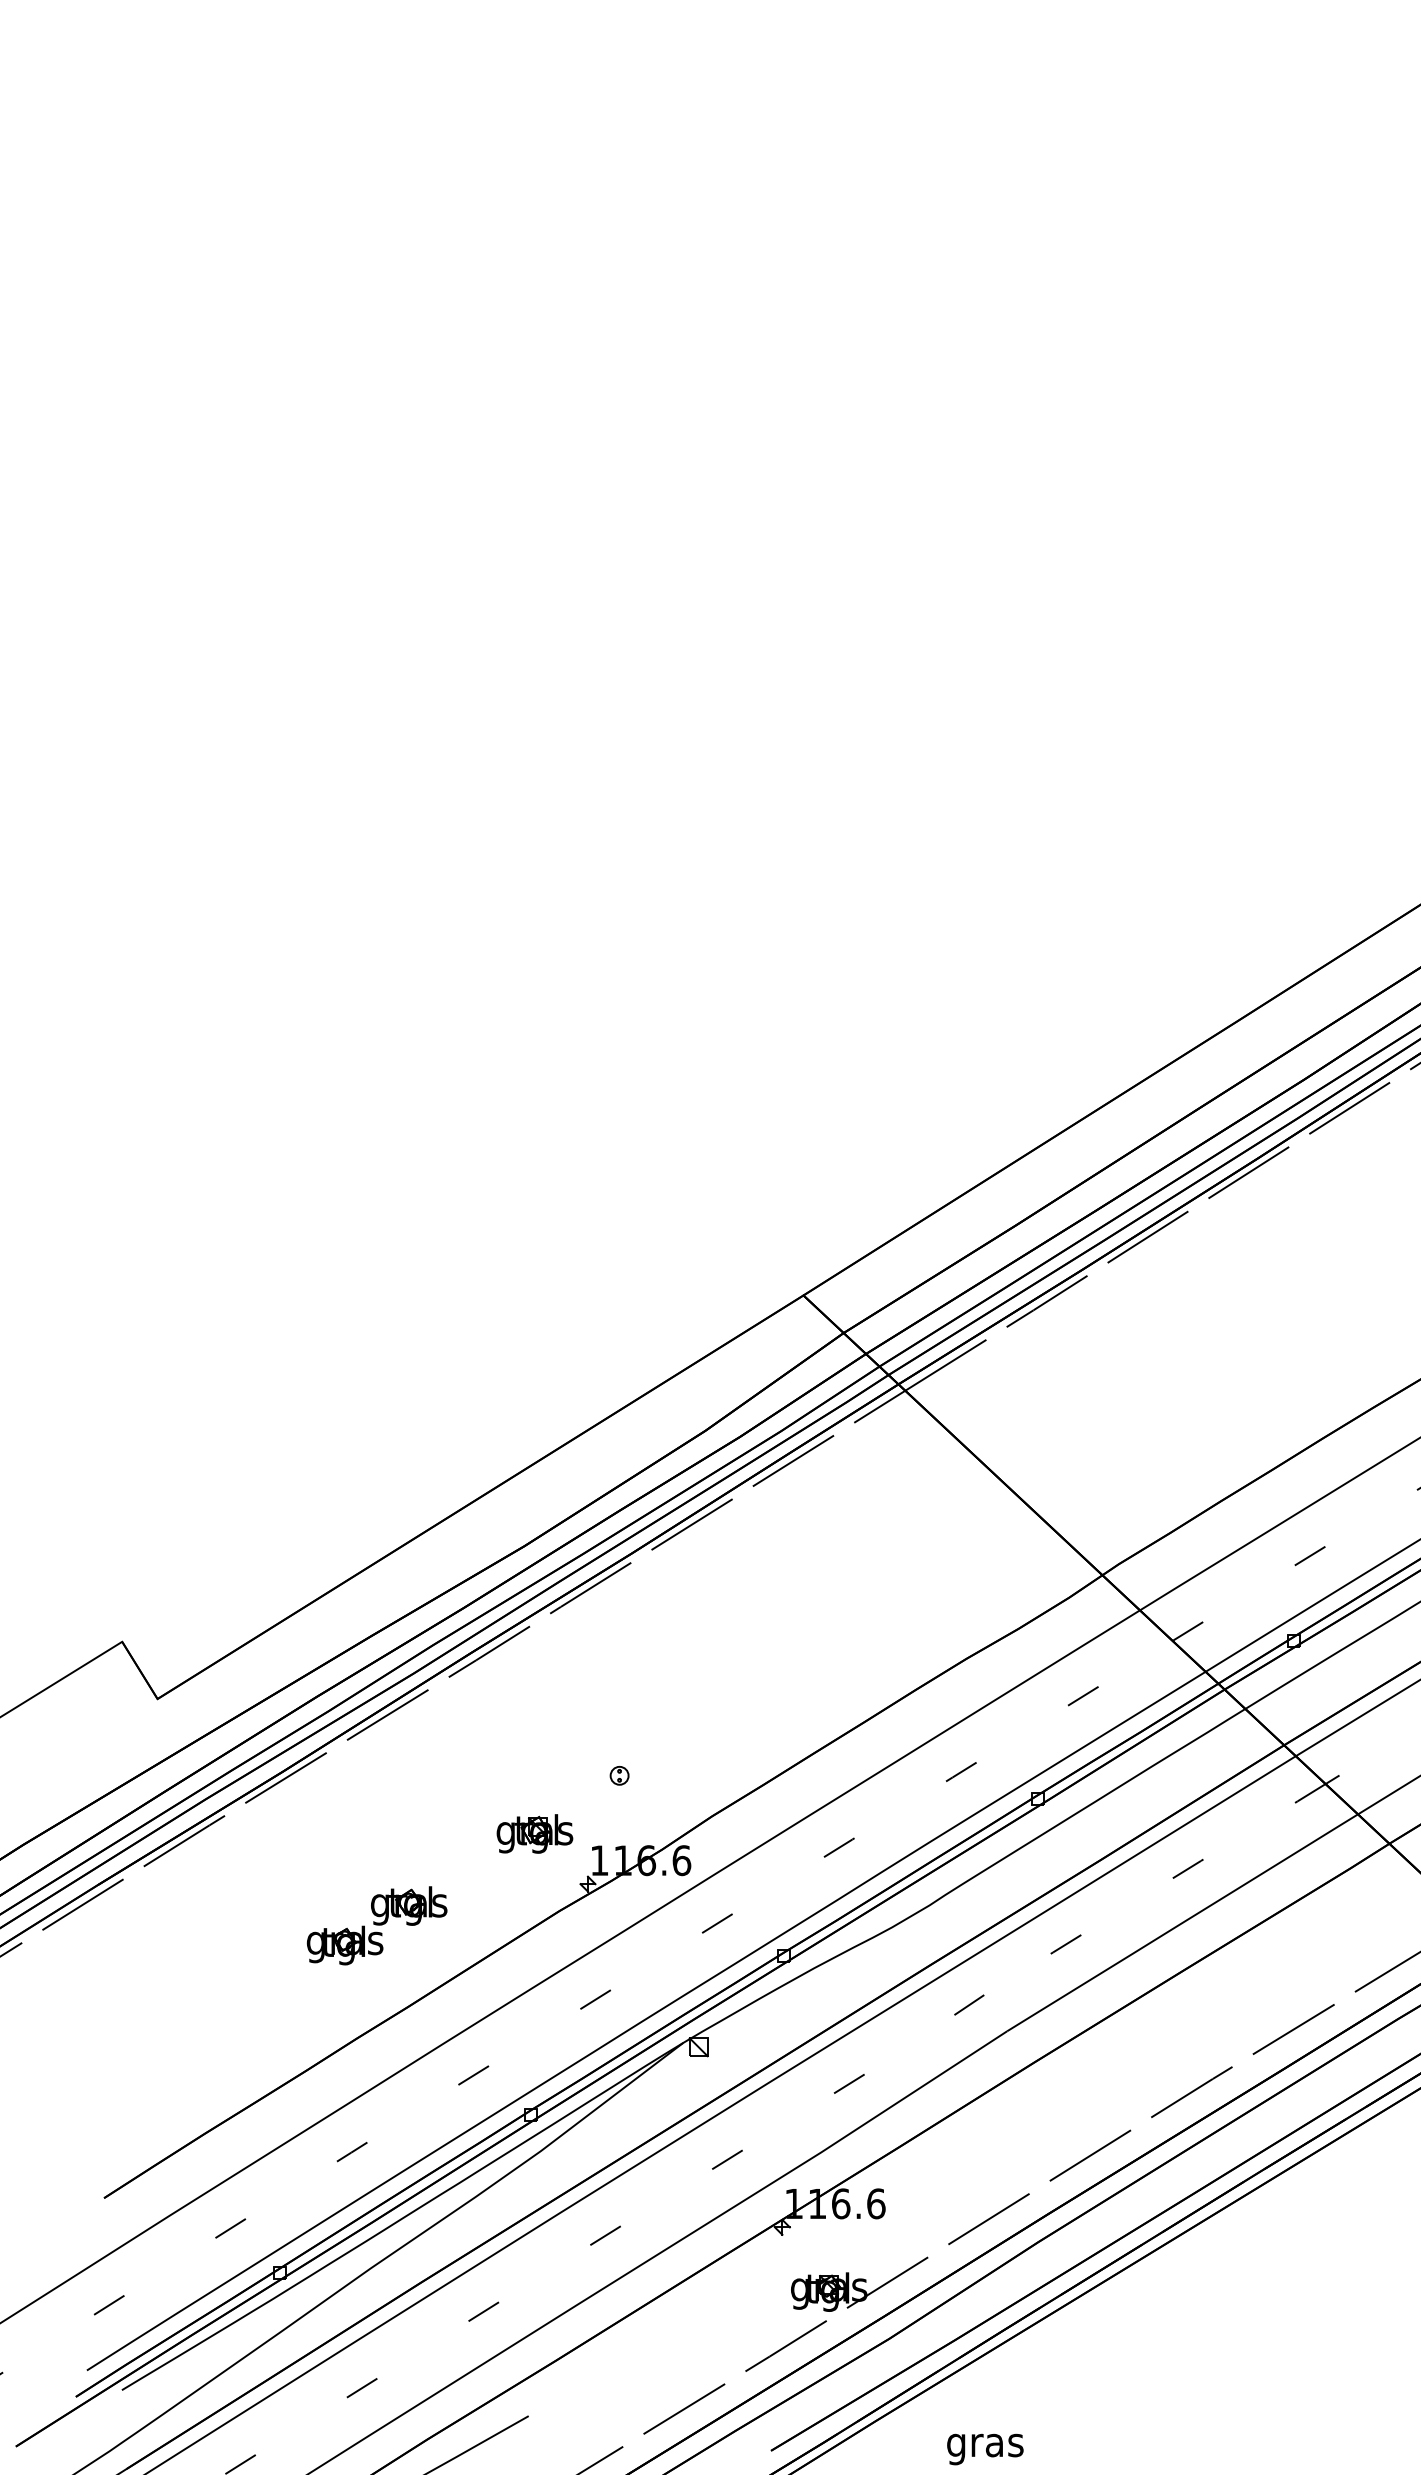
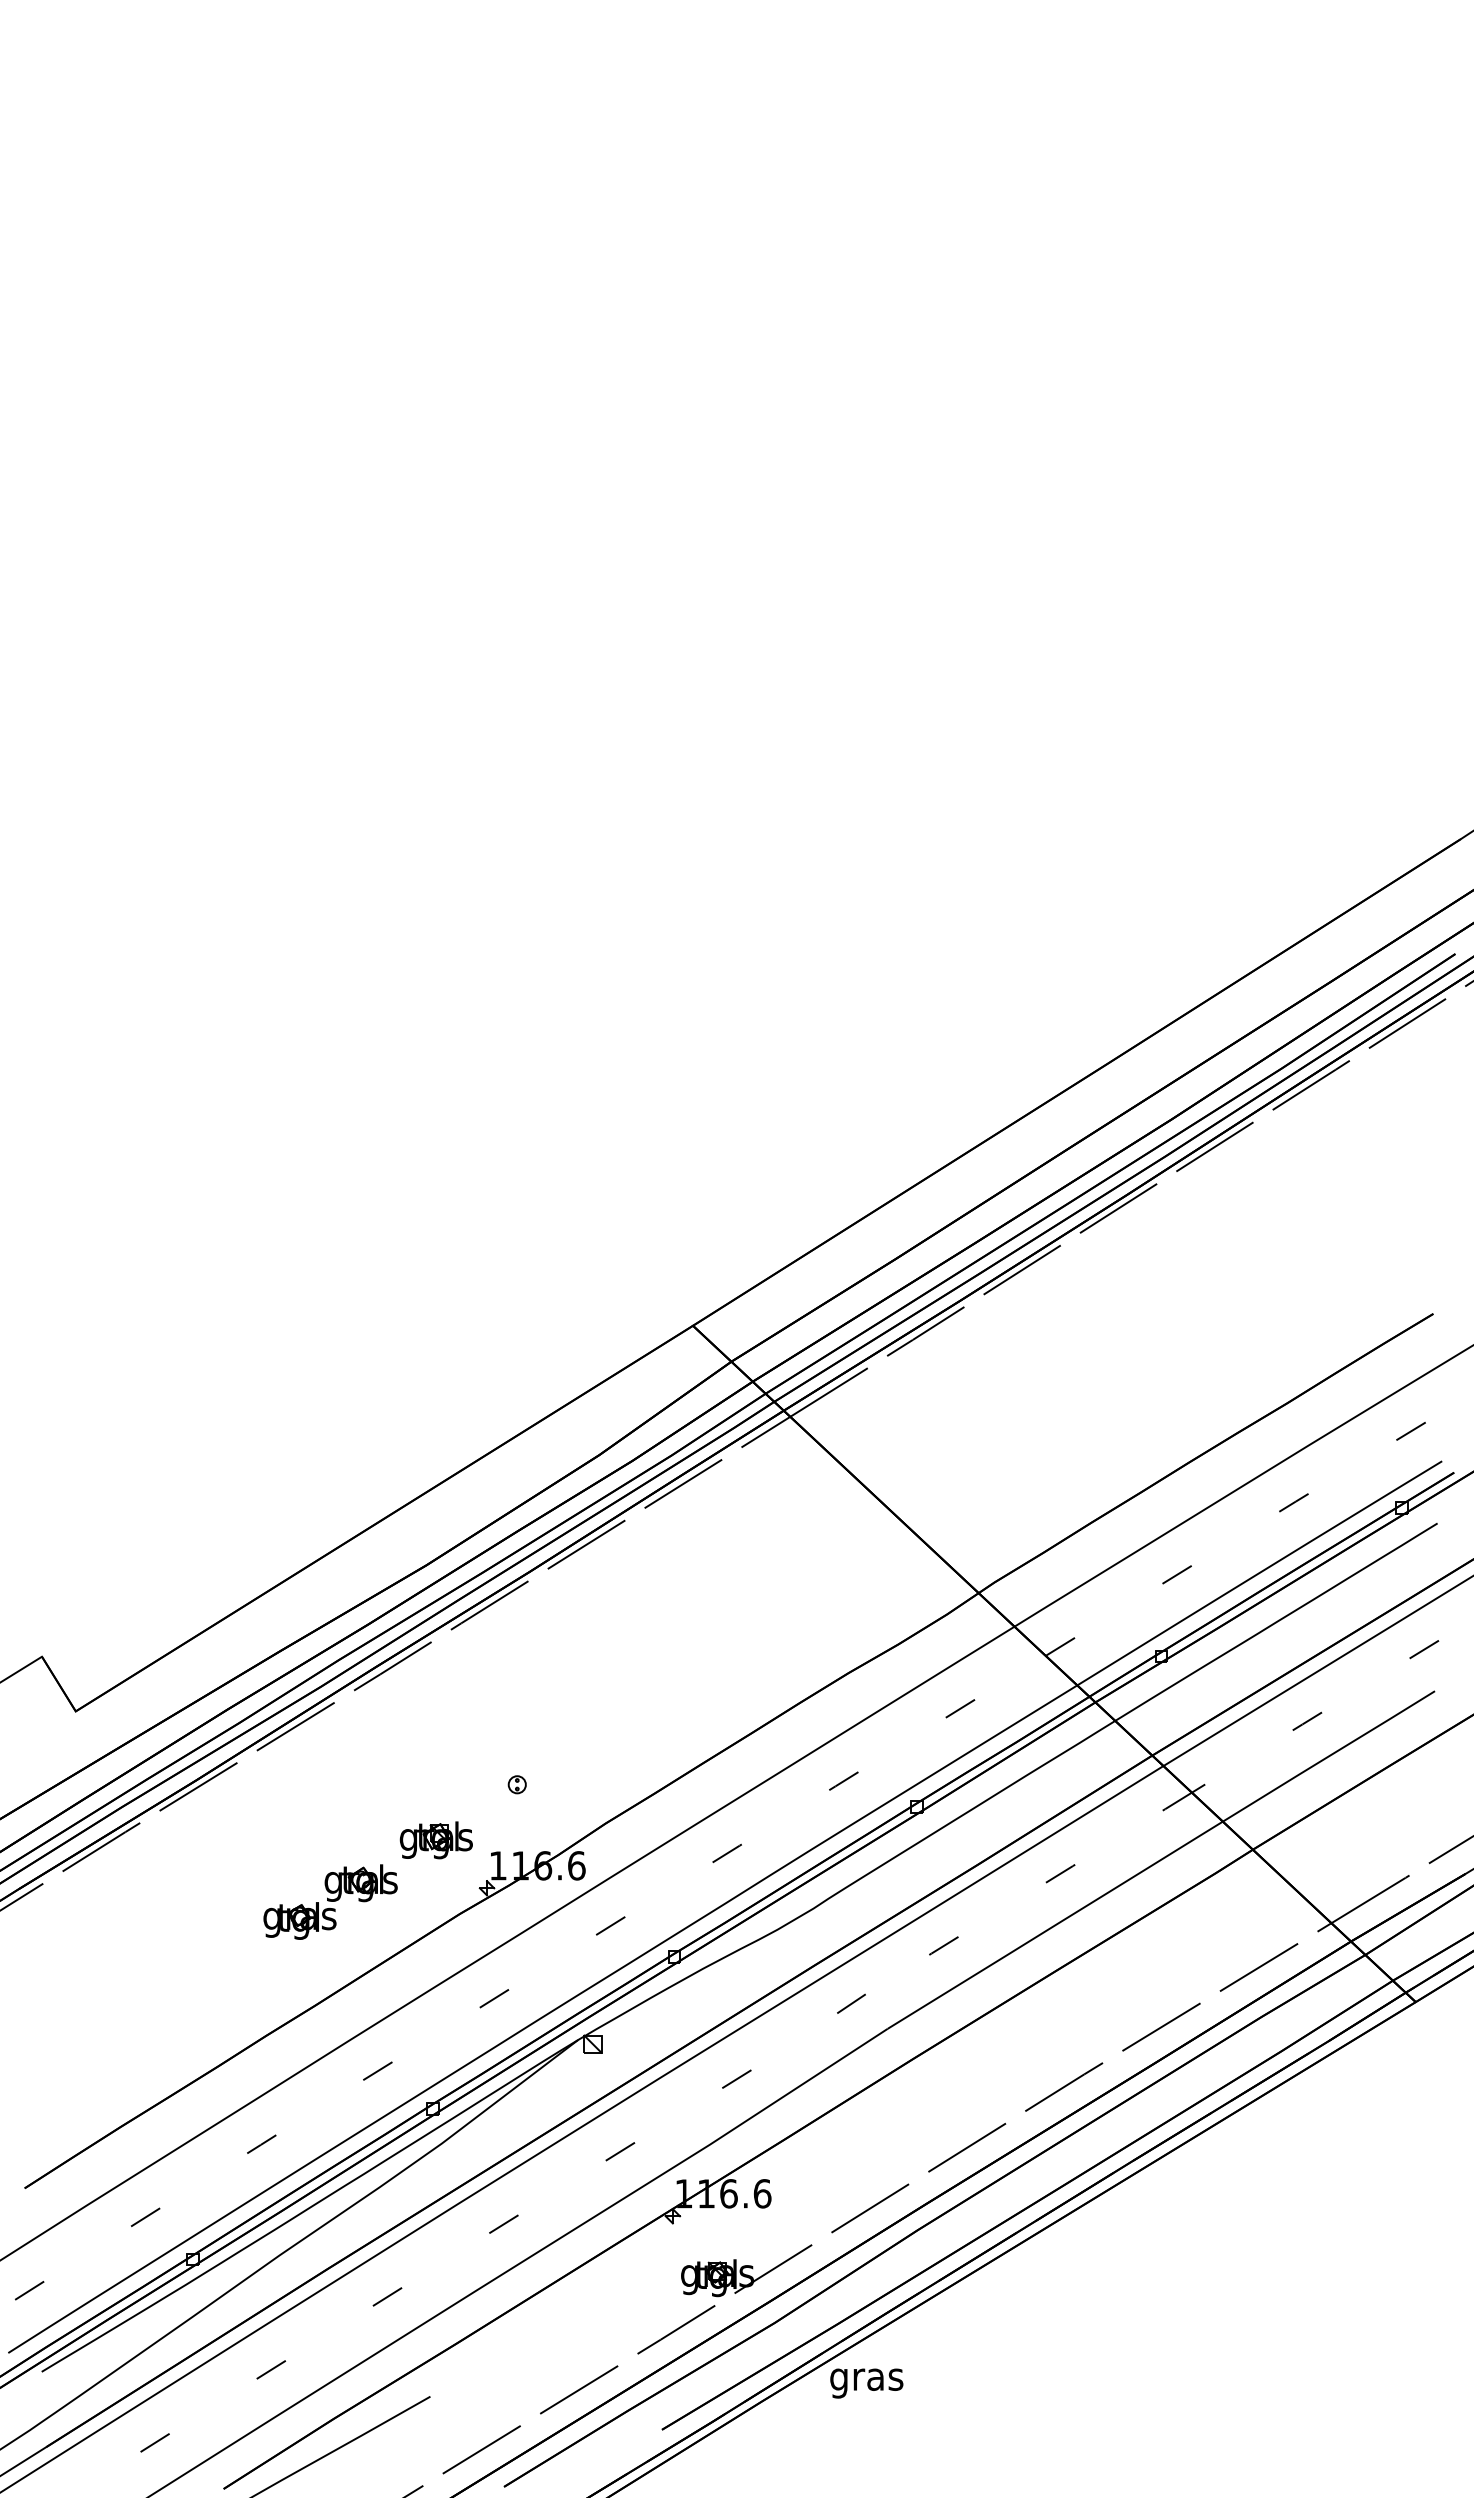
part: (377, 1925) -> (330, 1901), moved
text: (985, 2449) -> (866, 2383), moved

